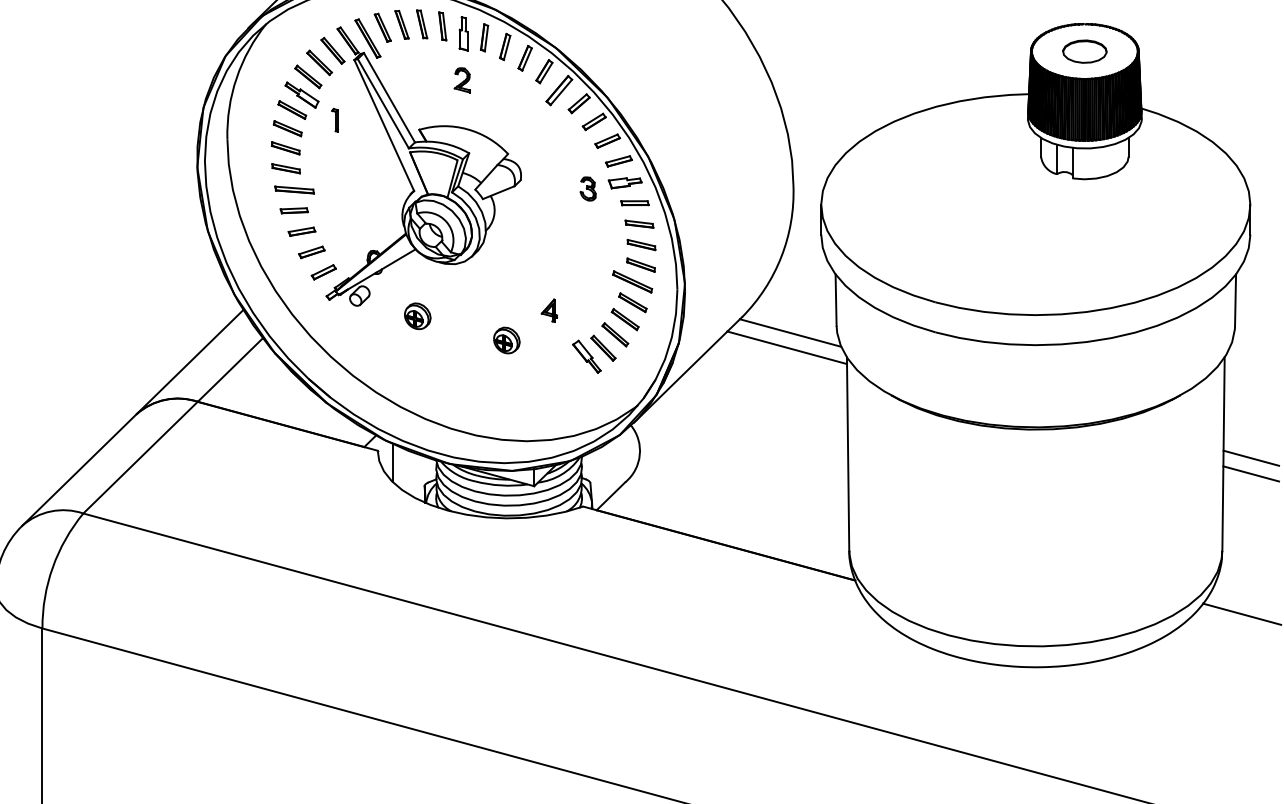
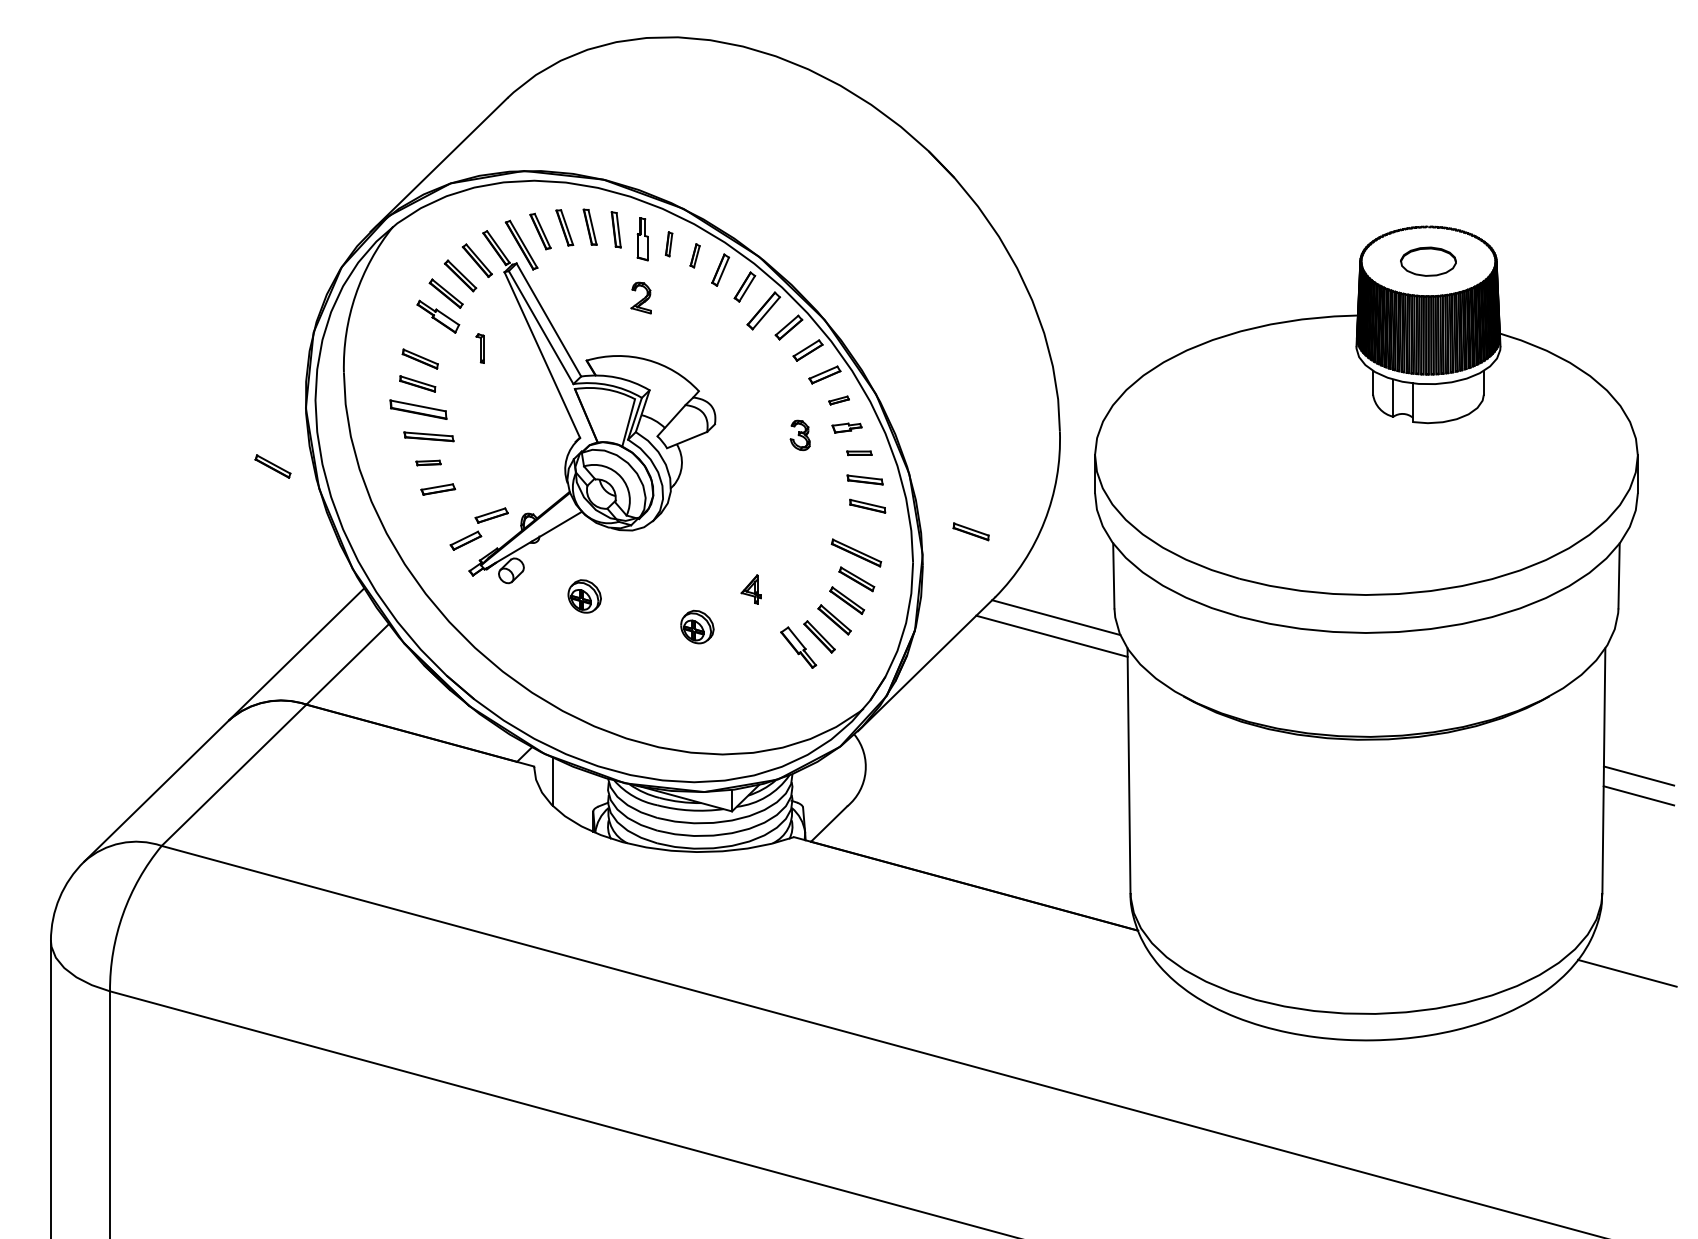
part: (484, 38) -> (668, 244), size x0.7
part: (504, 46) -> (694, 255), size x0.7
part: (291, 109) -> (272, 466), moved
part: (618, 161) -> (838, 400), size x0.6
part: (285, 168) -> (417, 409), size x1.6
part: (624, 182) -> (846, 427), size x0.7
part: (635, 202) -> (859, 452), size x0.7
part: (294, 210) -> (428, 462), size x0.7
part: (311, 252) -> (491, 515), moved
part: (640, 264) -> (970, 531), moved

